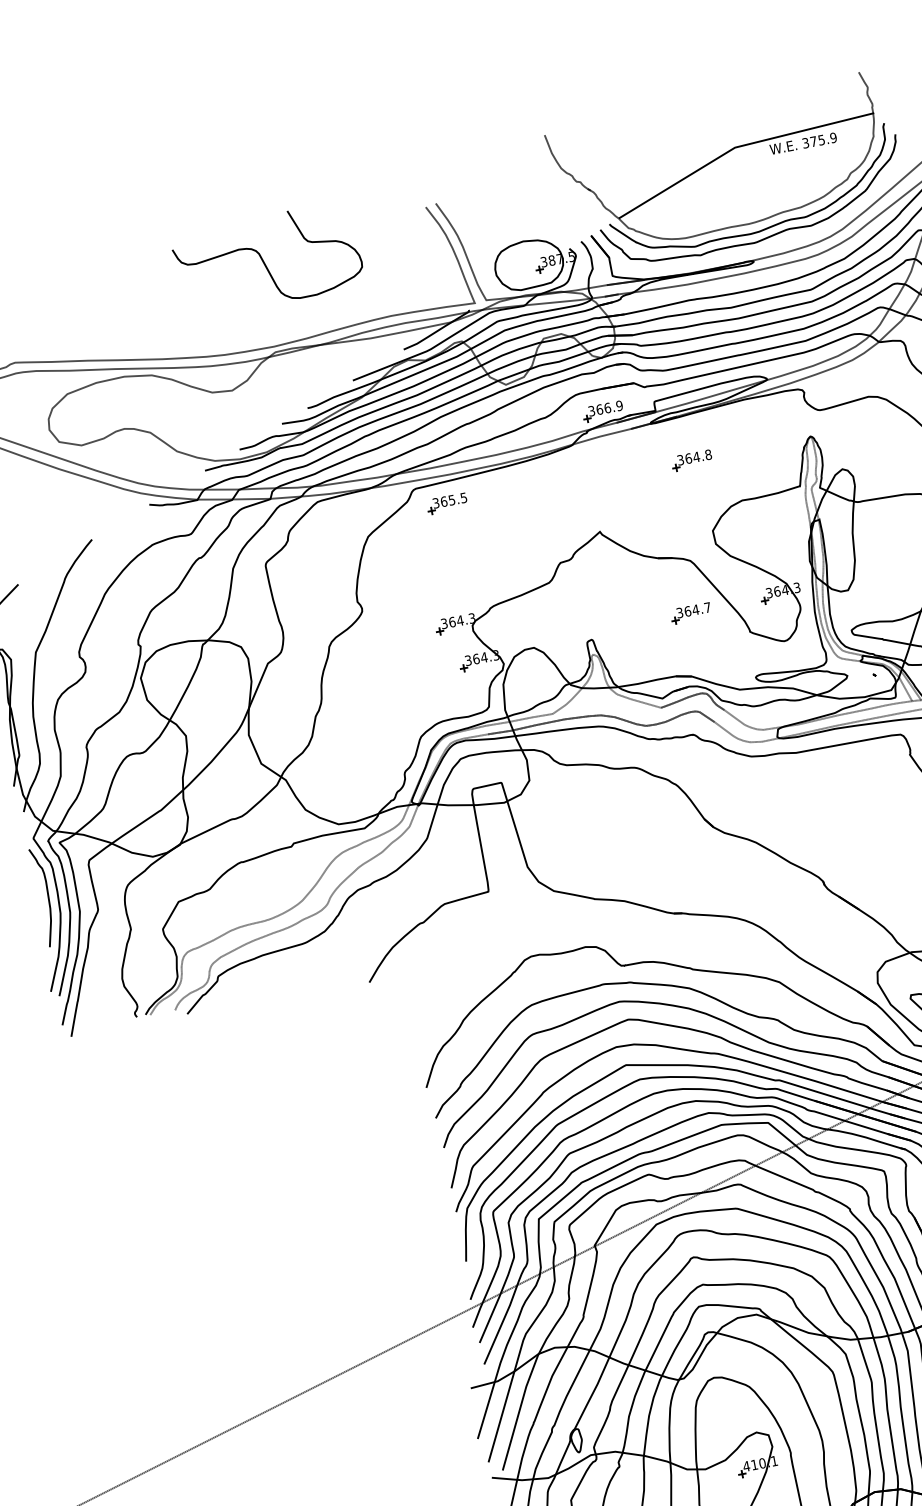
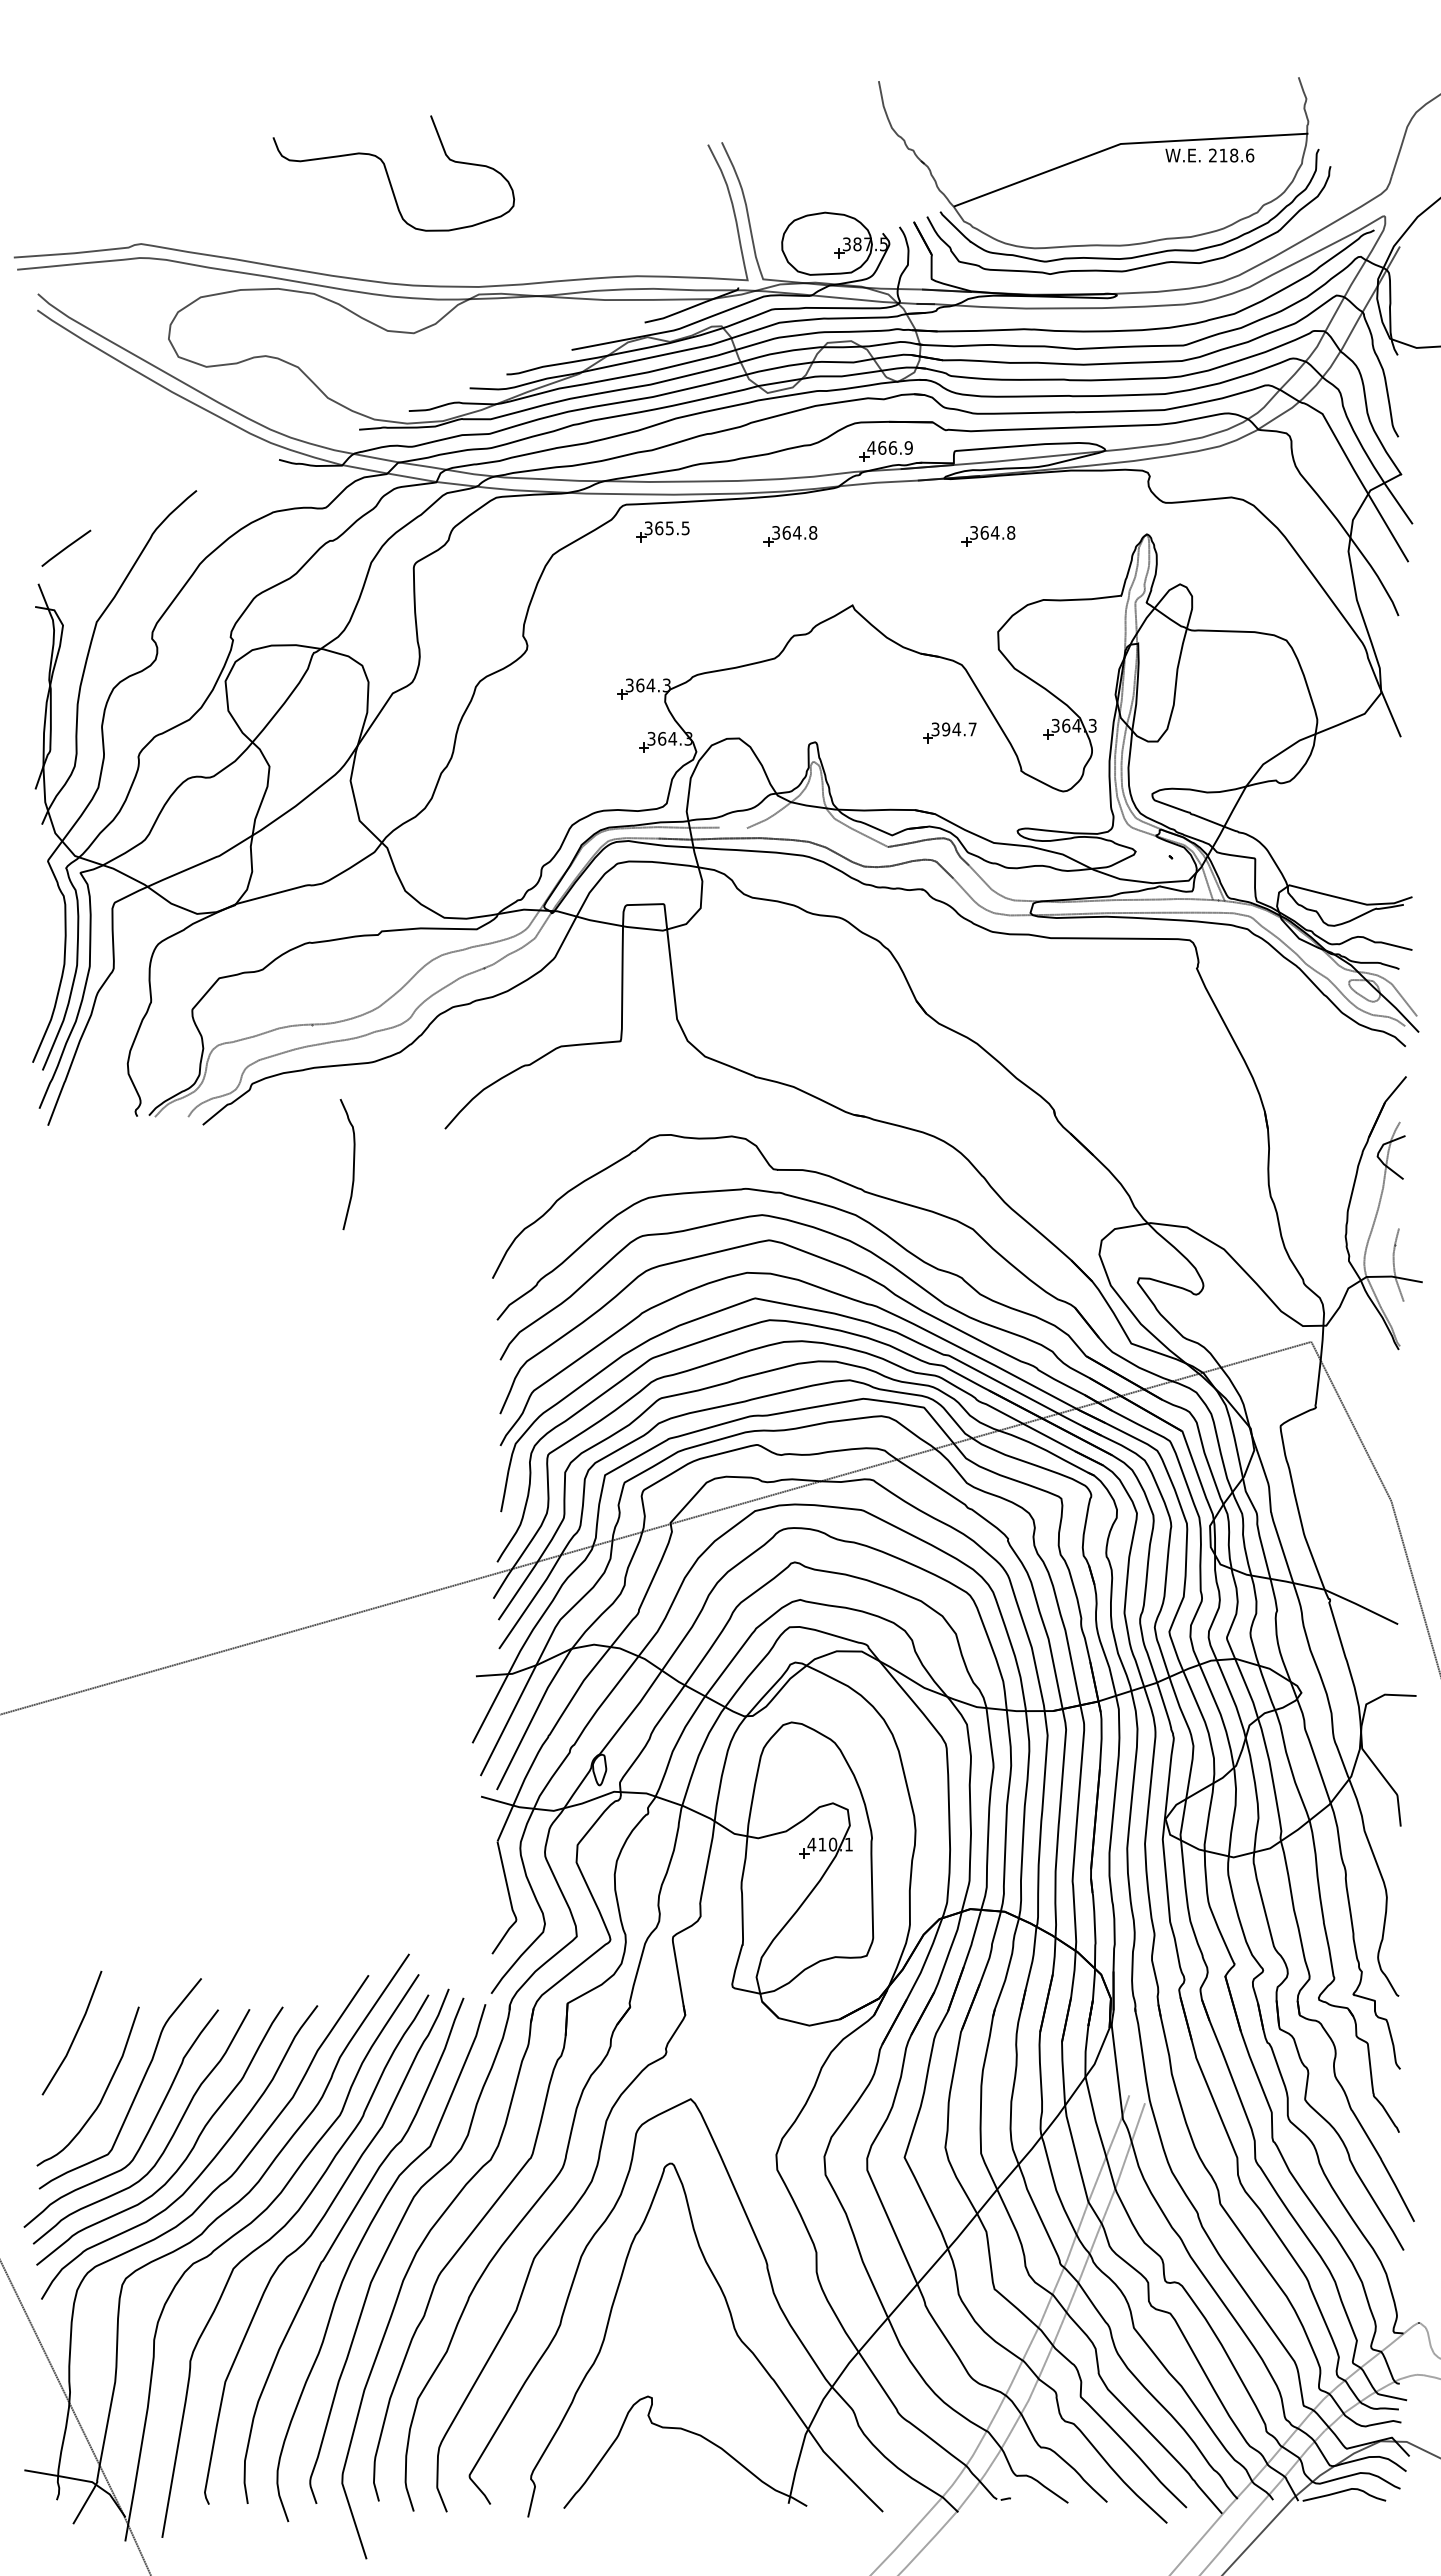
text: (819, 140) -> (1231, 155), 375.9 -> 218.6
curve: (263, 261) -> (388, 174), moved
text: (591, 410) -> (871, 447), 366.9 -> 466.9
part: (543, 489) -> (790, 536), added
text: (688, 611) -> (946, 729), 364.7 -> 394.7
line: (542, 715) -> (733, 827), removed
curve: (48, 896) -> (353, 1164), moved

